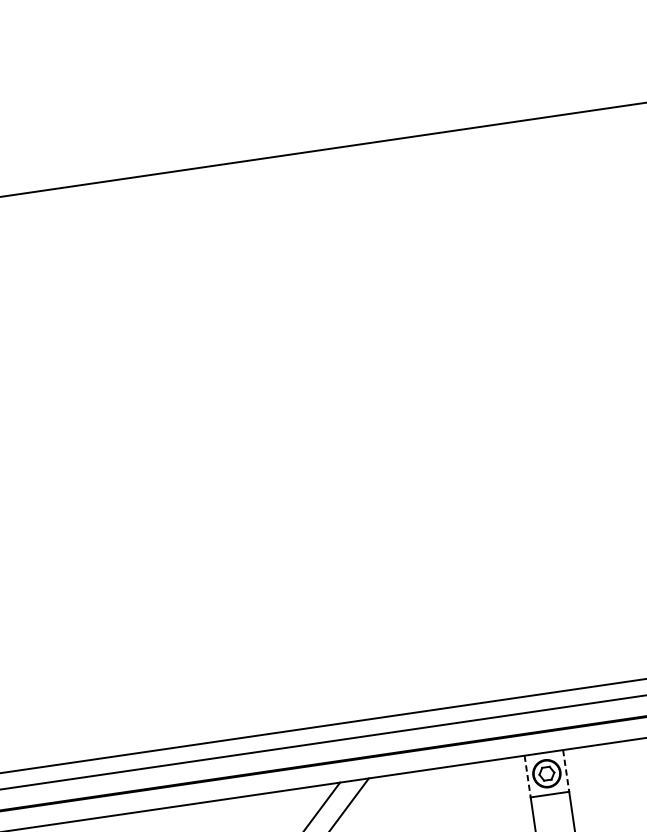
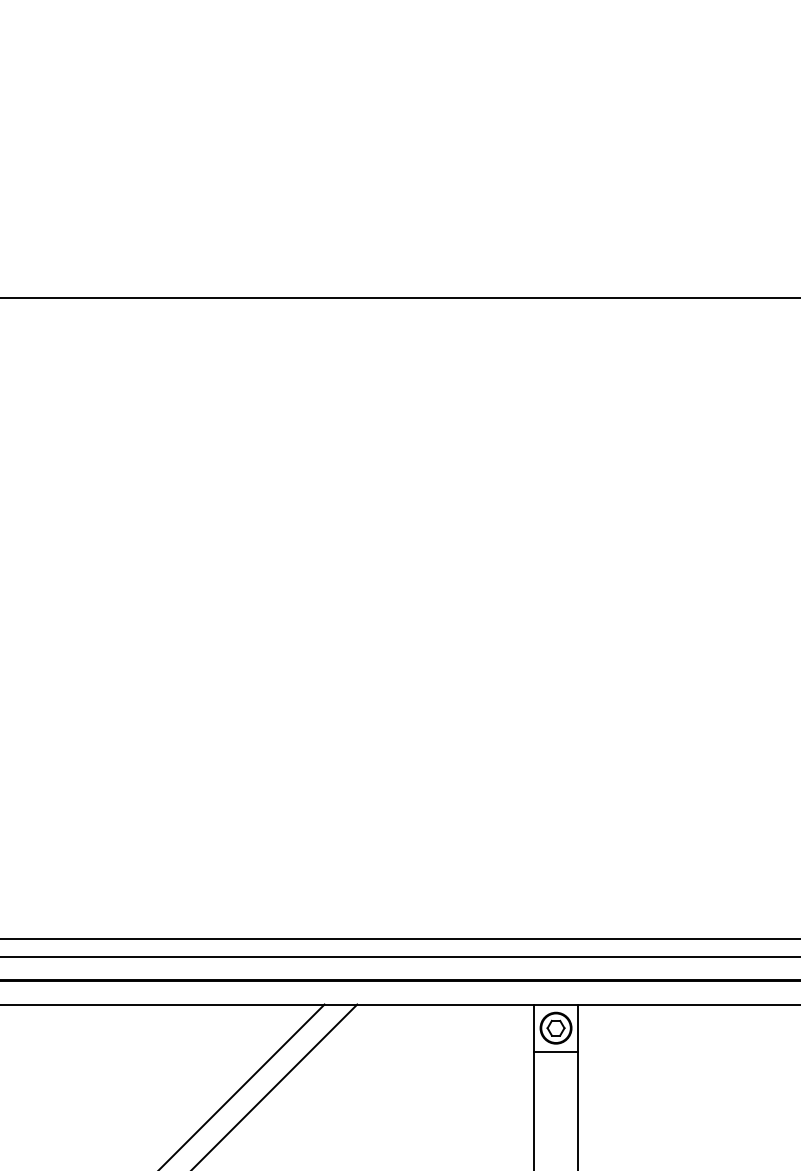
line: (565, 771) -> (577, 1028), dashed -> solid
line: (527, 776) -> (534, 1028), dashed -> solid

